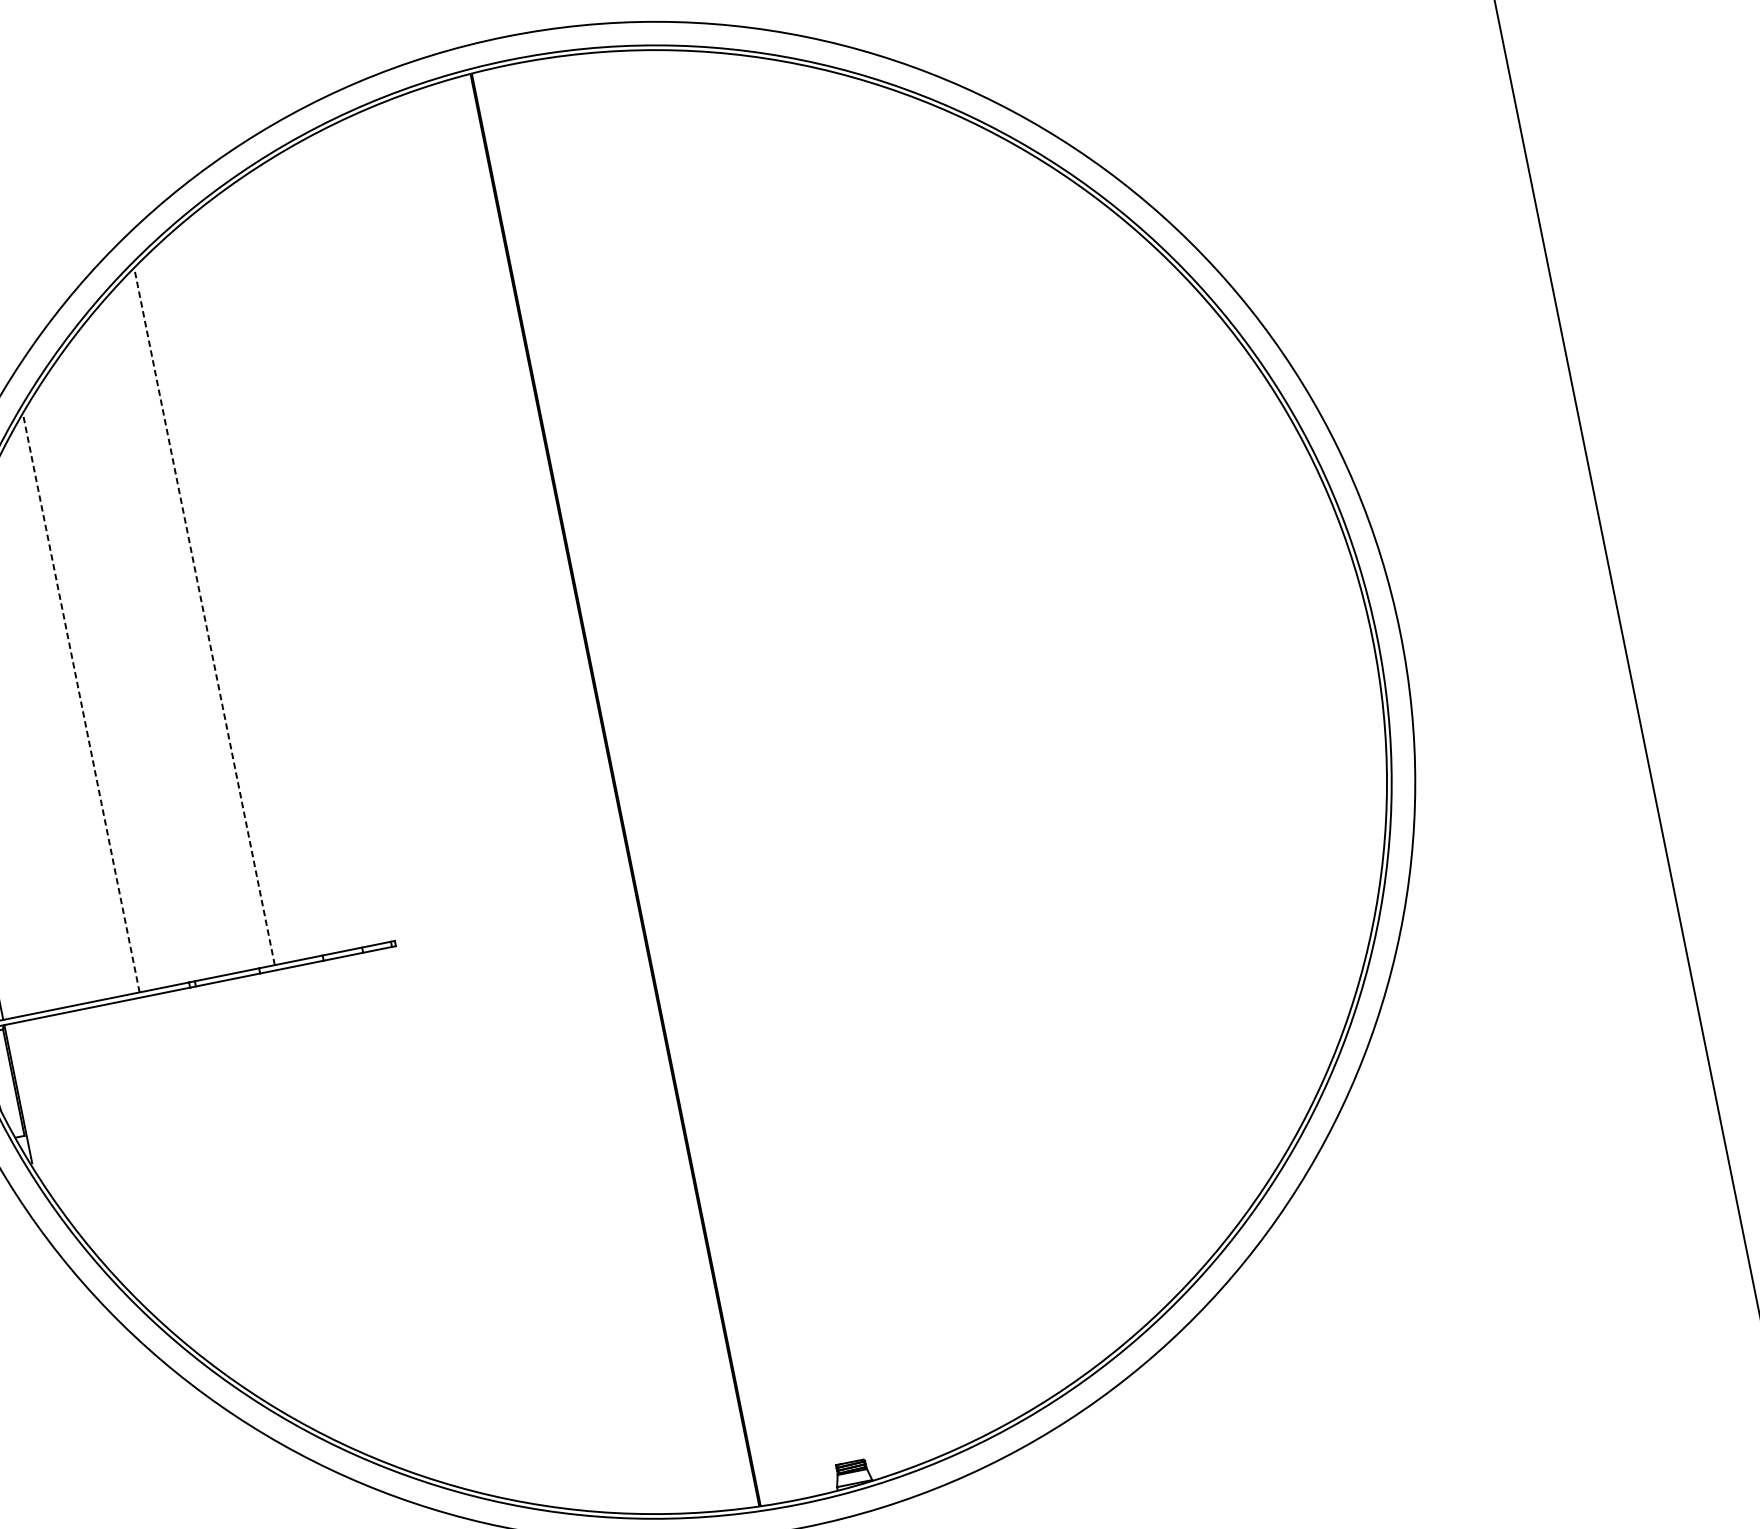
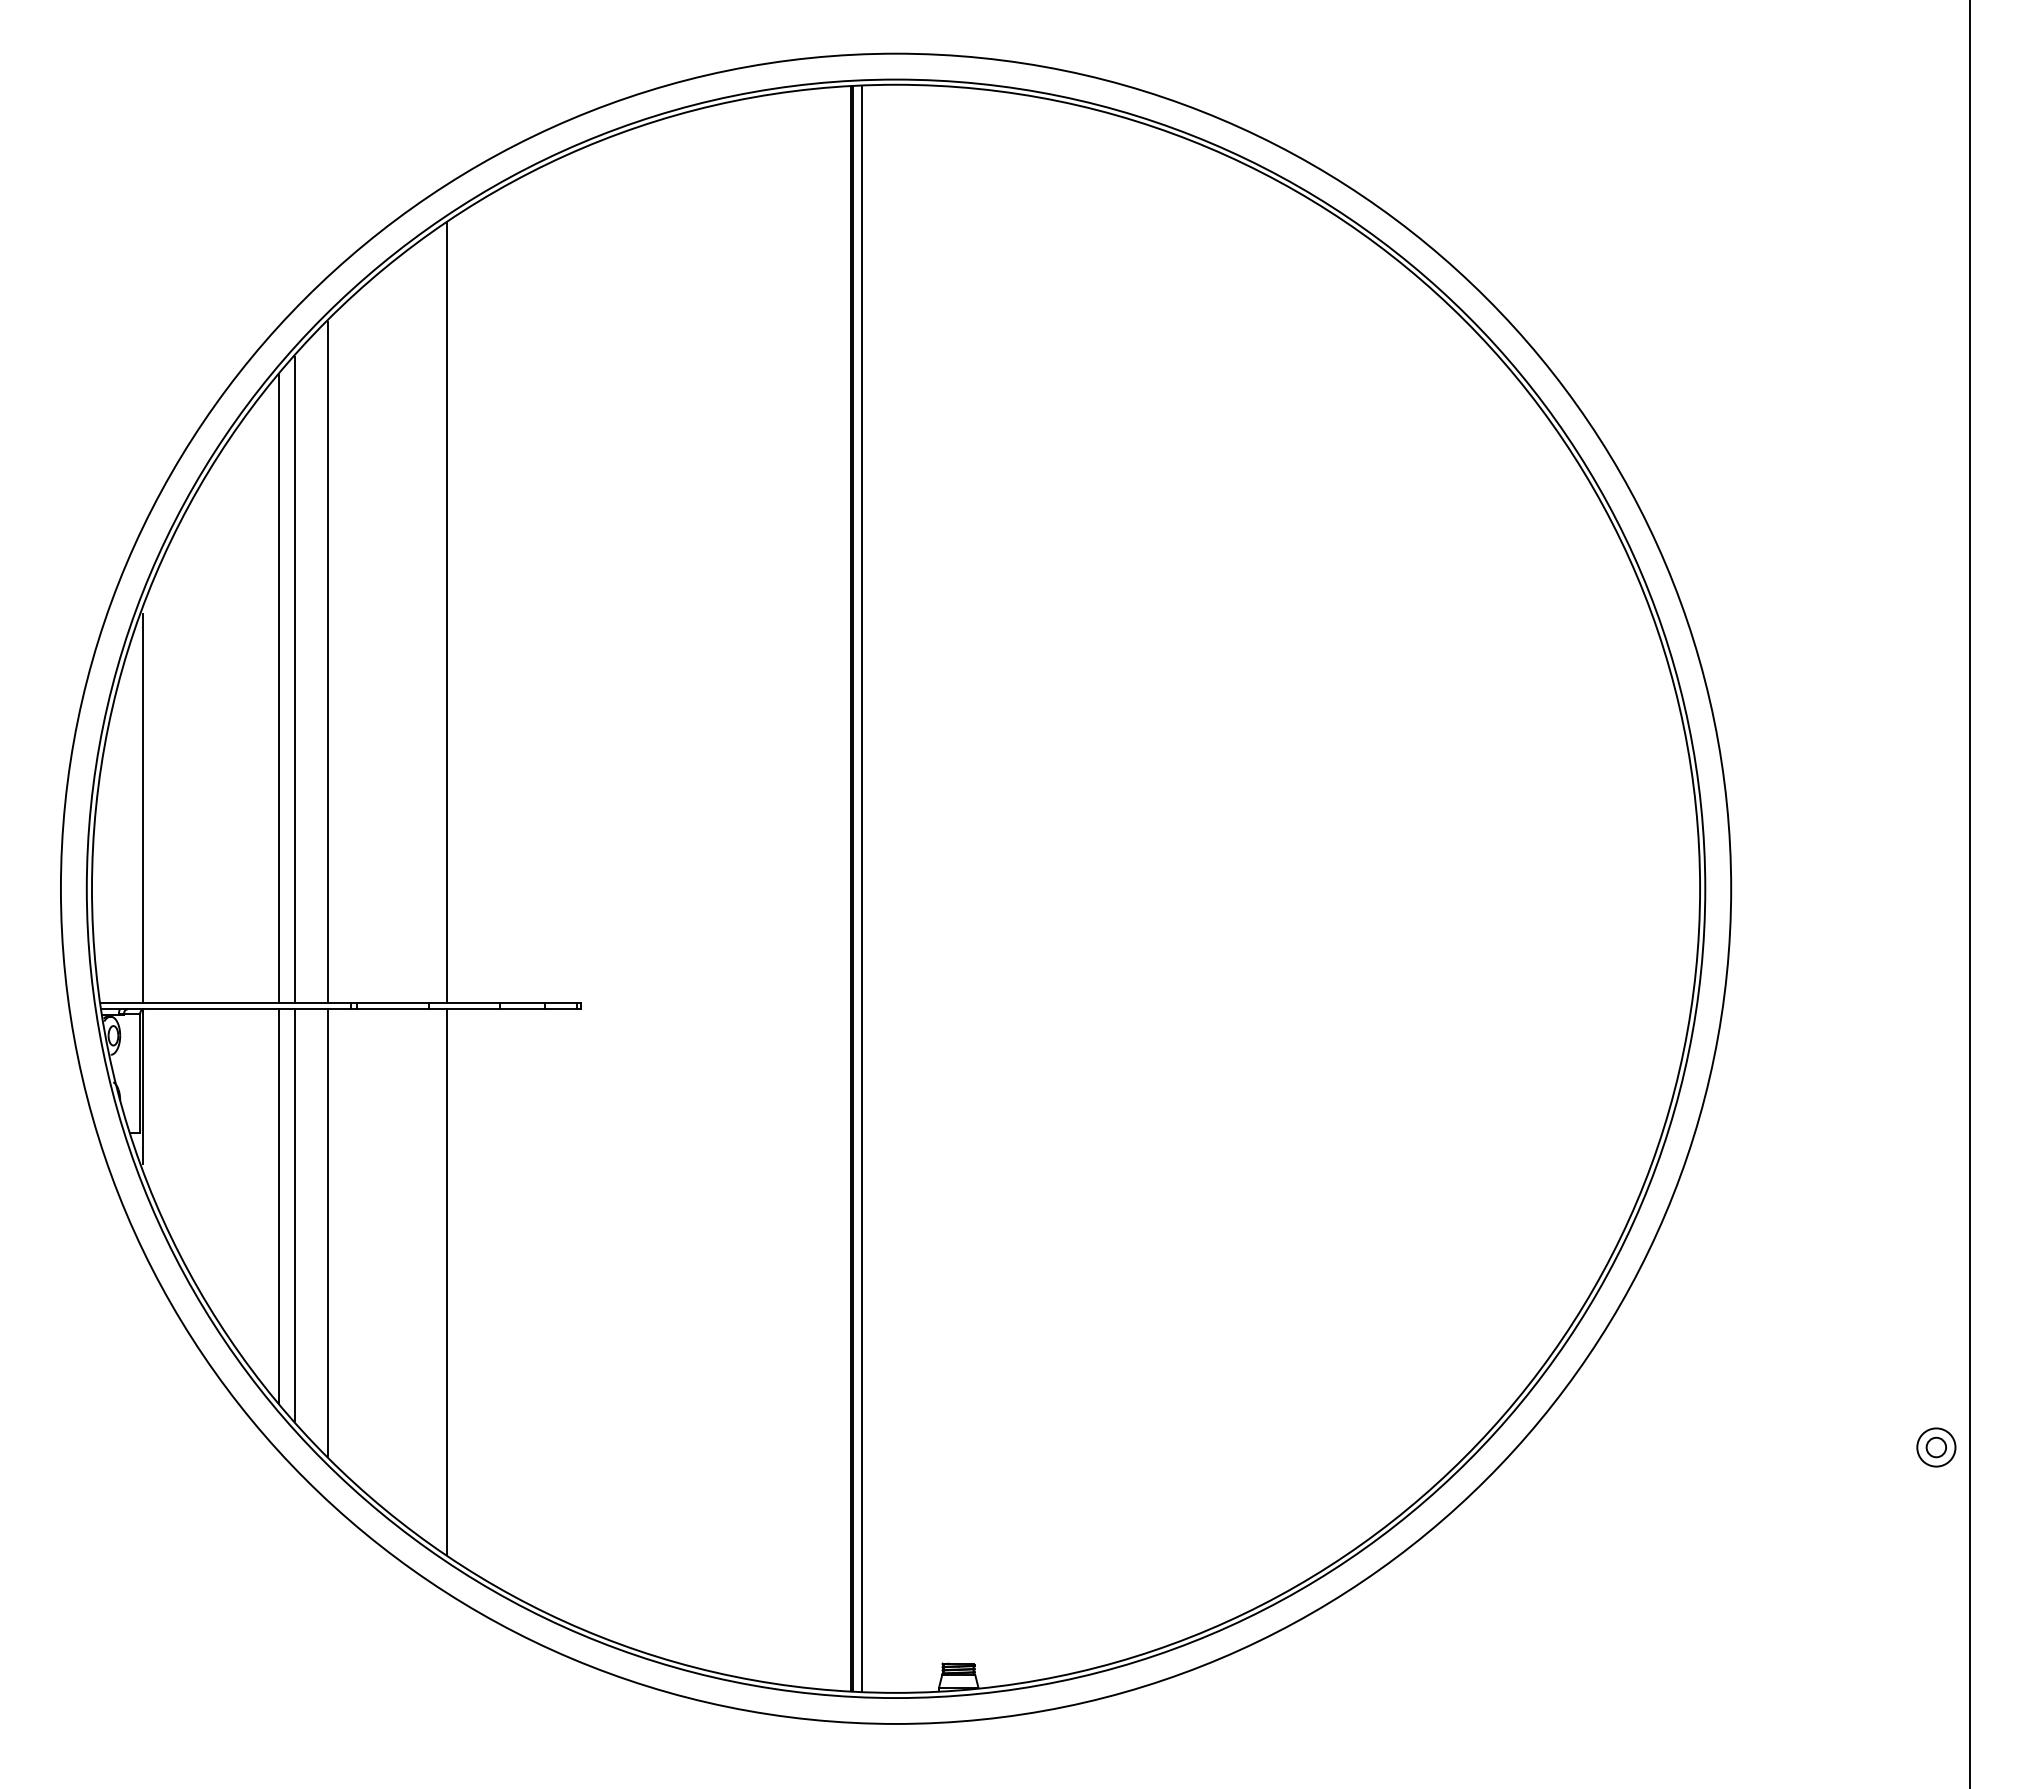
line: (204, 616) -> (446, 612), dashed -> solid
line: (107, 682) -> (327, 662), added
line: (81, 703) -> (295, 679), dashed -> solid
line: (67, 714) -> (278, 688), added
line: (624, 788) -> (861, 888), added
part: (1683, 1093) -> (1936, 1447), added
line: (160, 1175) -> (278, 1205), added
line: (177, 1180) -> (295, 1214), added
line: (209, 1191) -> (327, 1232), added
line: (324, 1213) -> (446, 1281), added

